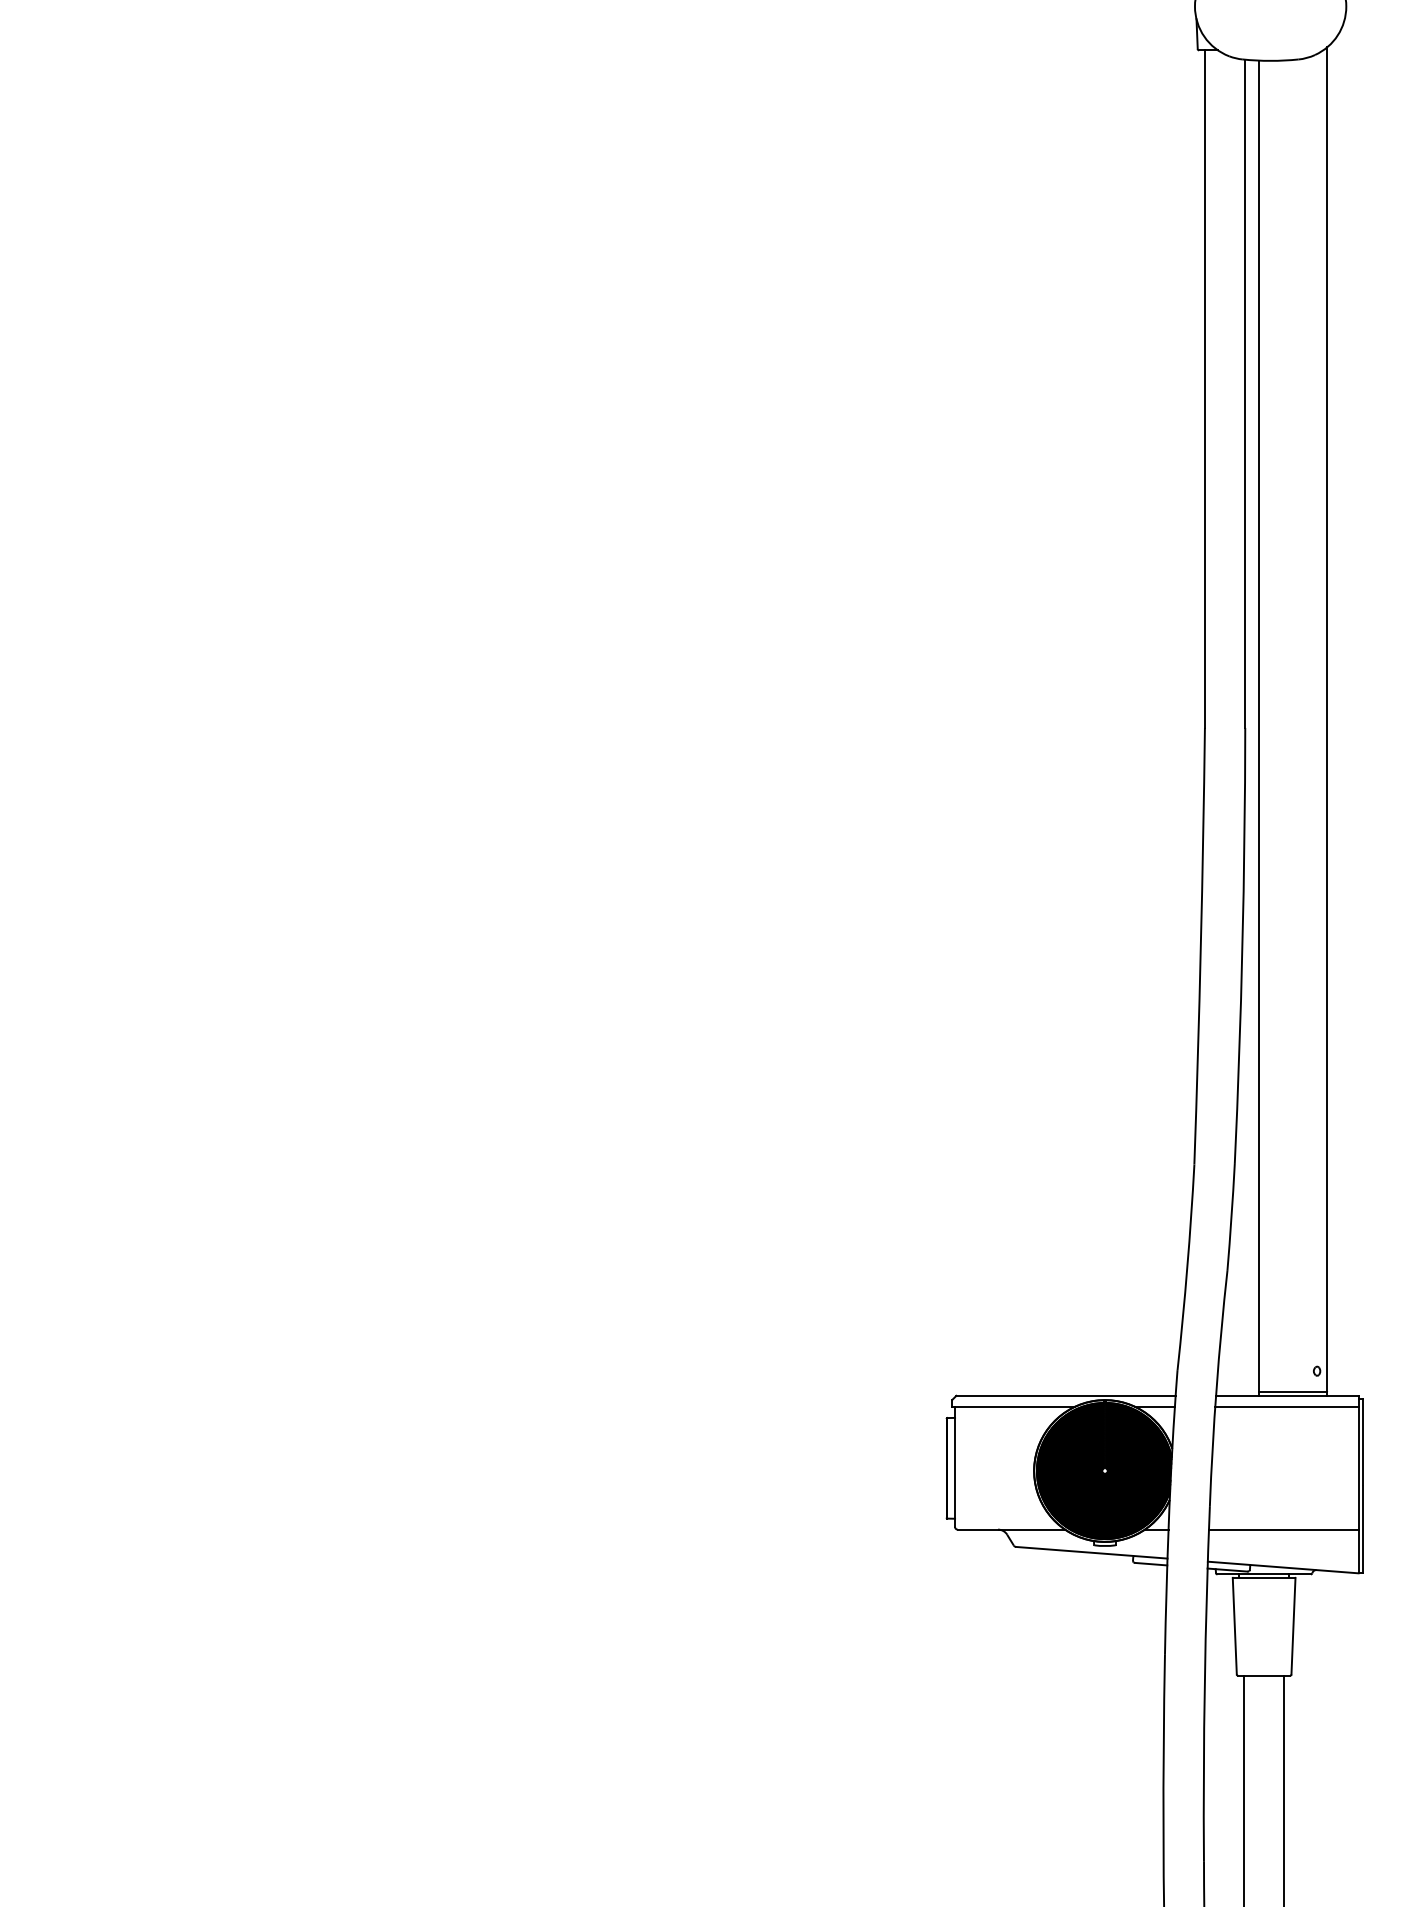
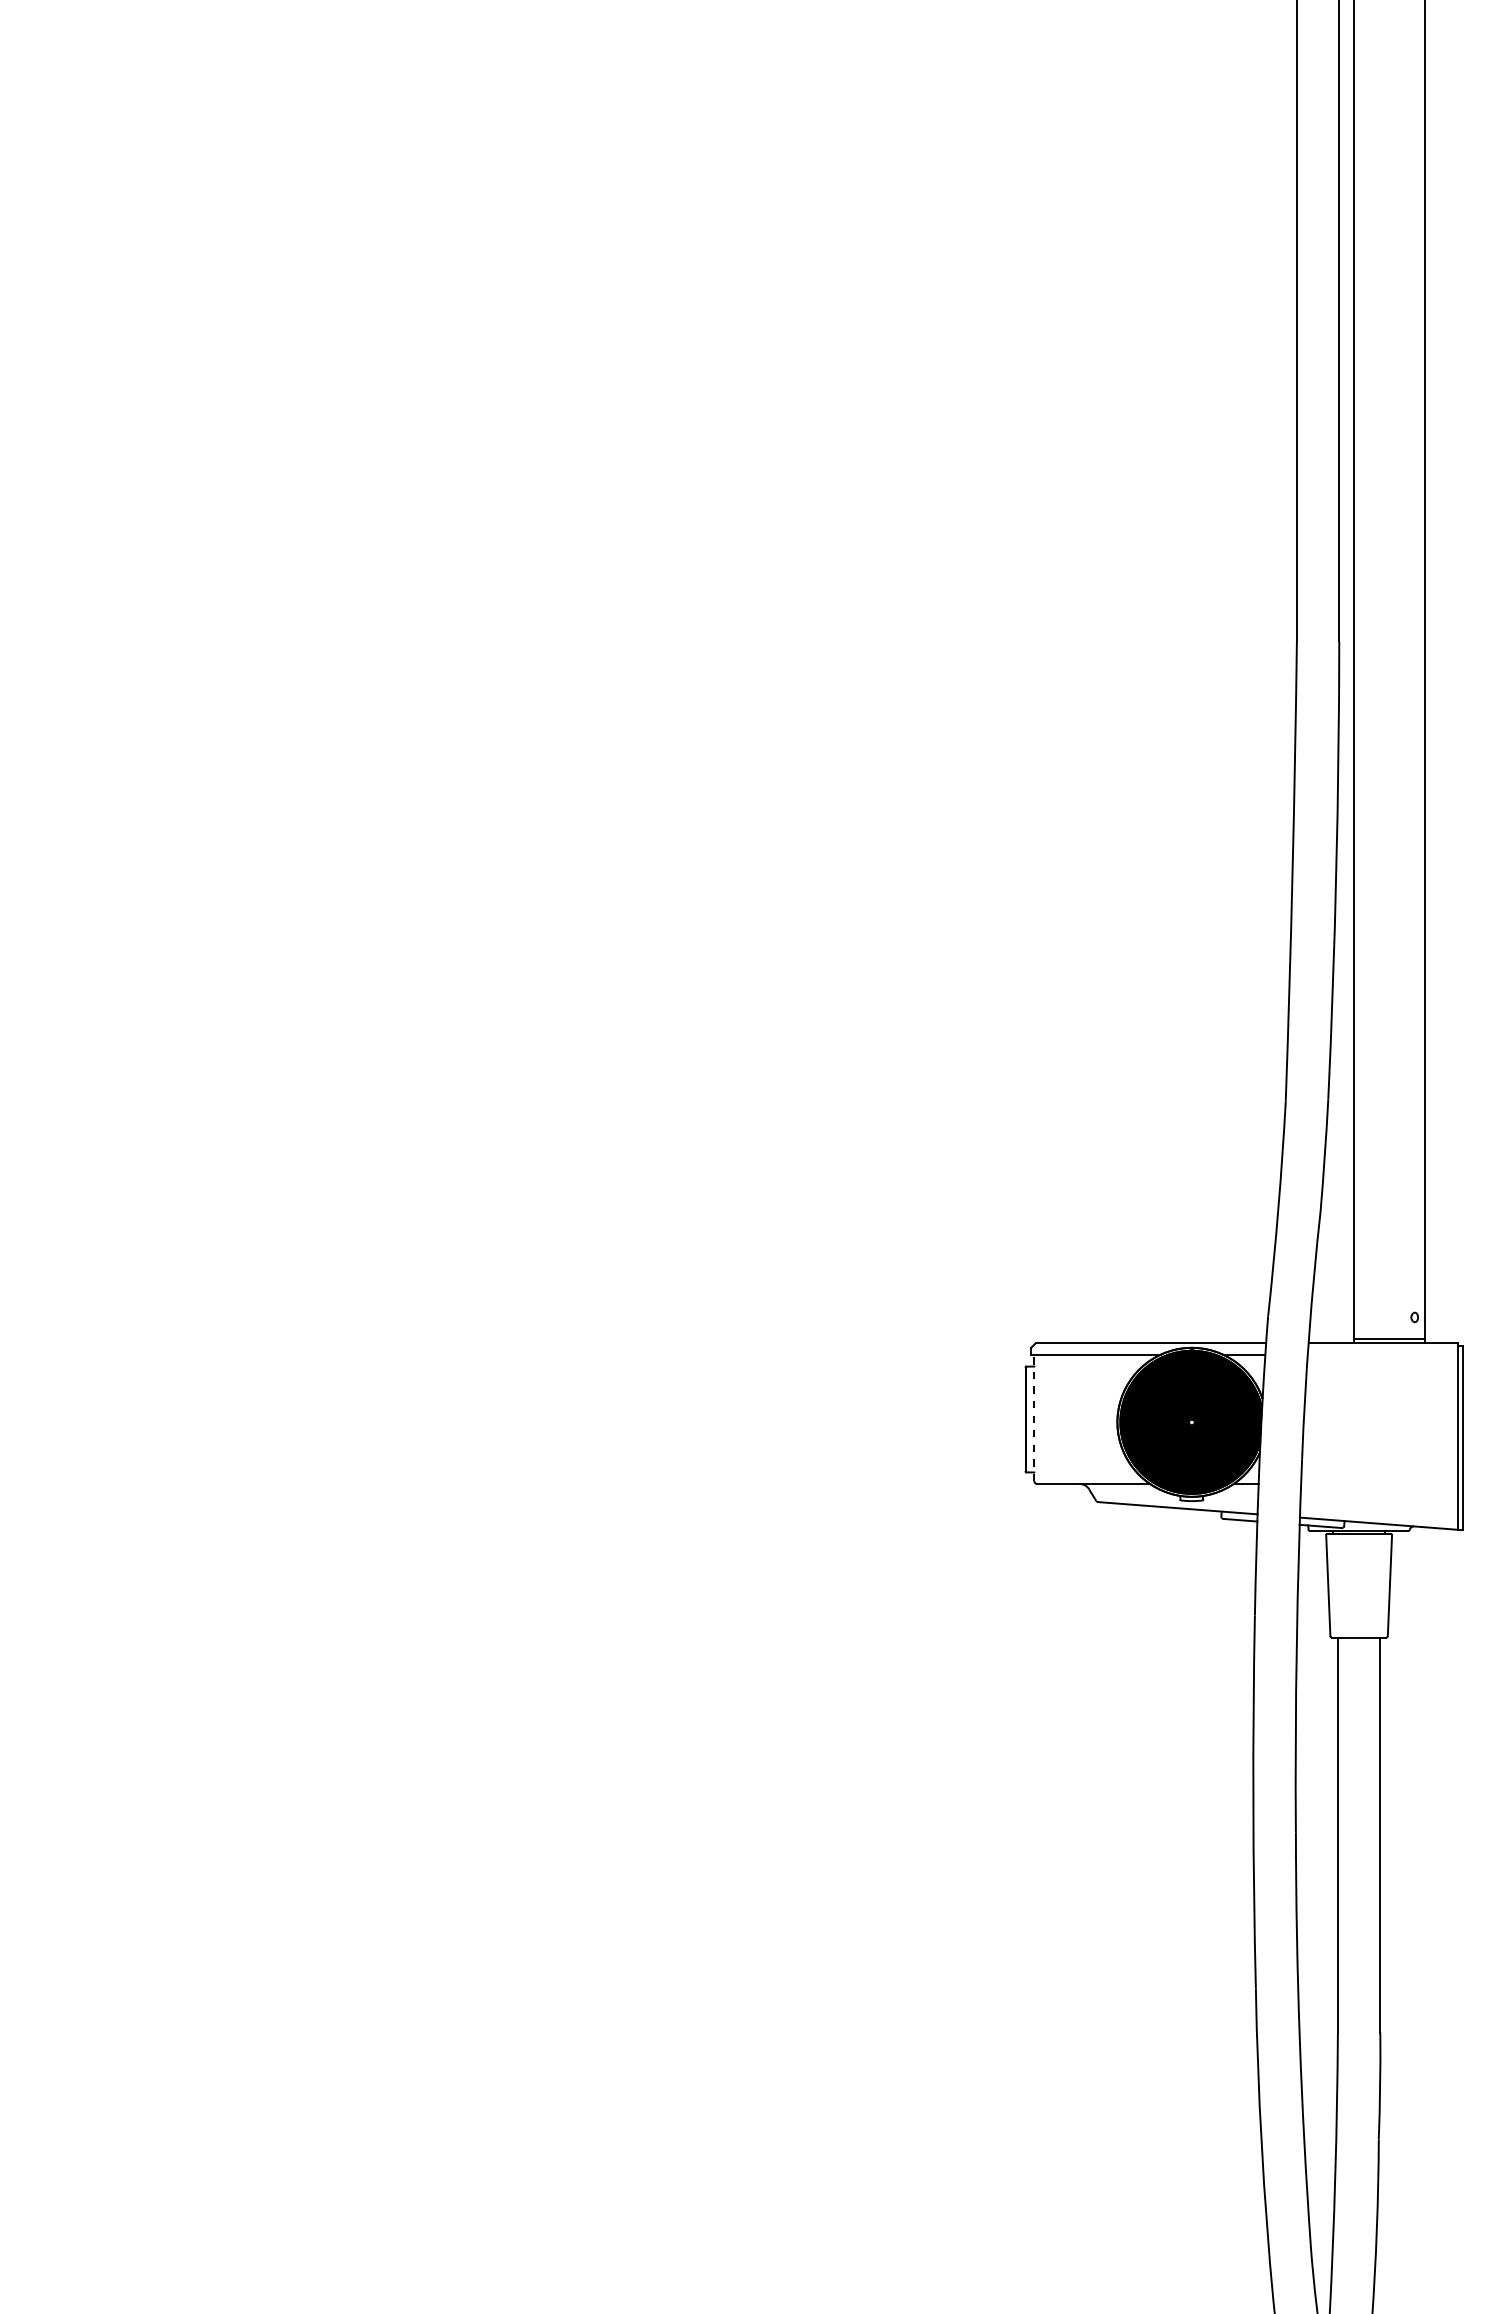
line: (1286, 1406) -> (1382, 1354), removed
line: (955, 1466) -> (1034, 1417), solid -> dashed
line: (1283, 1529) -> (1379, 1483), removed

